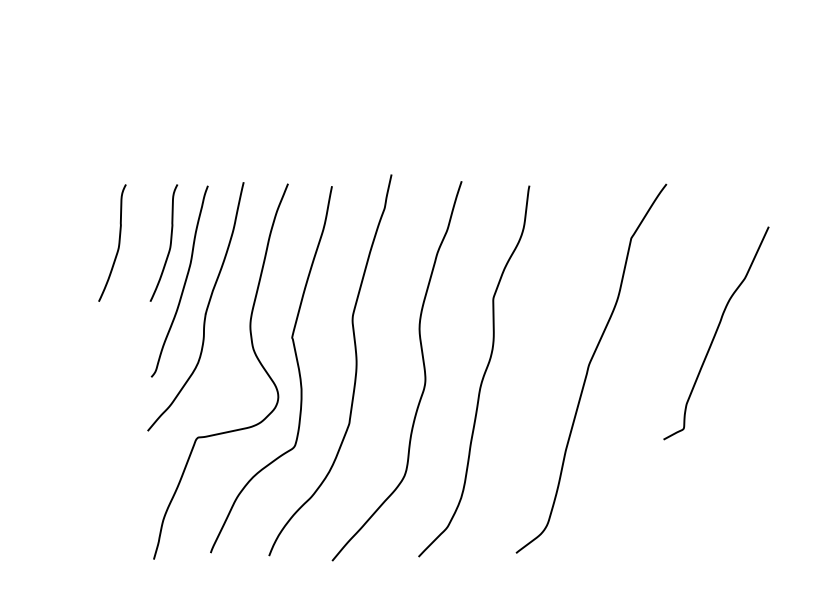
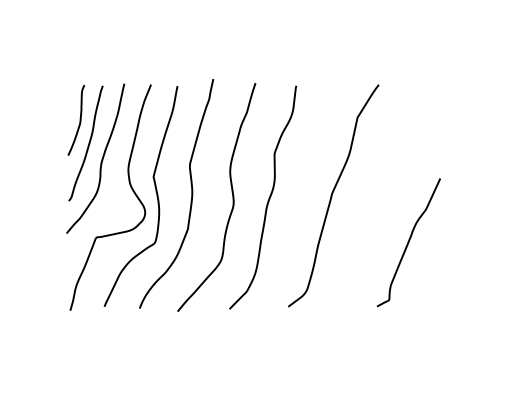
curve: (117, 241) -> (48, 119), removed
curve: (715, 333) -> (408, 242), moved

